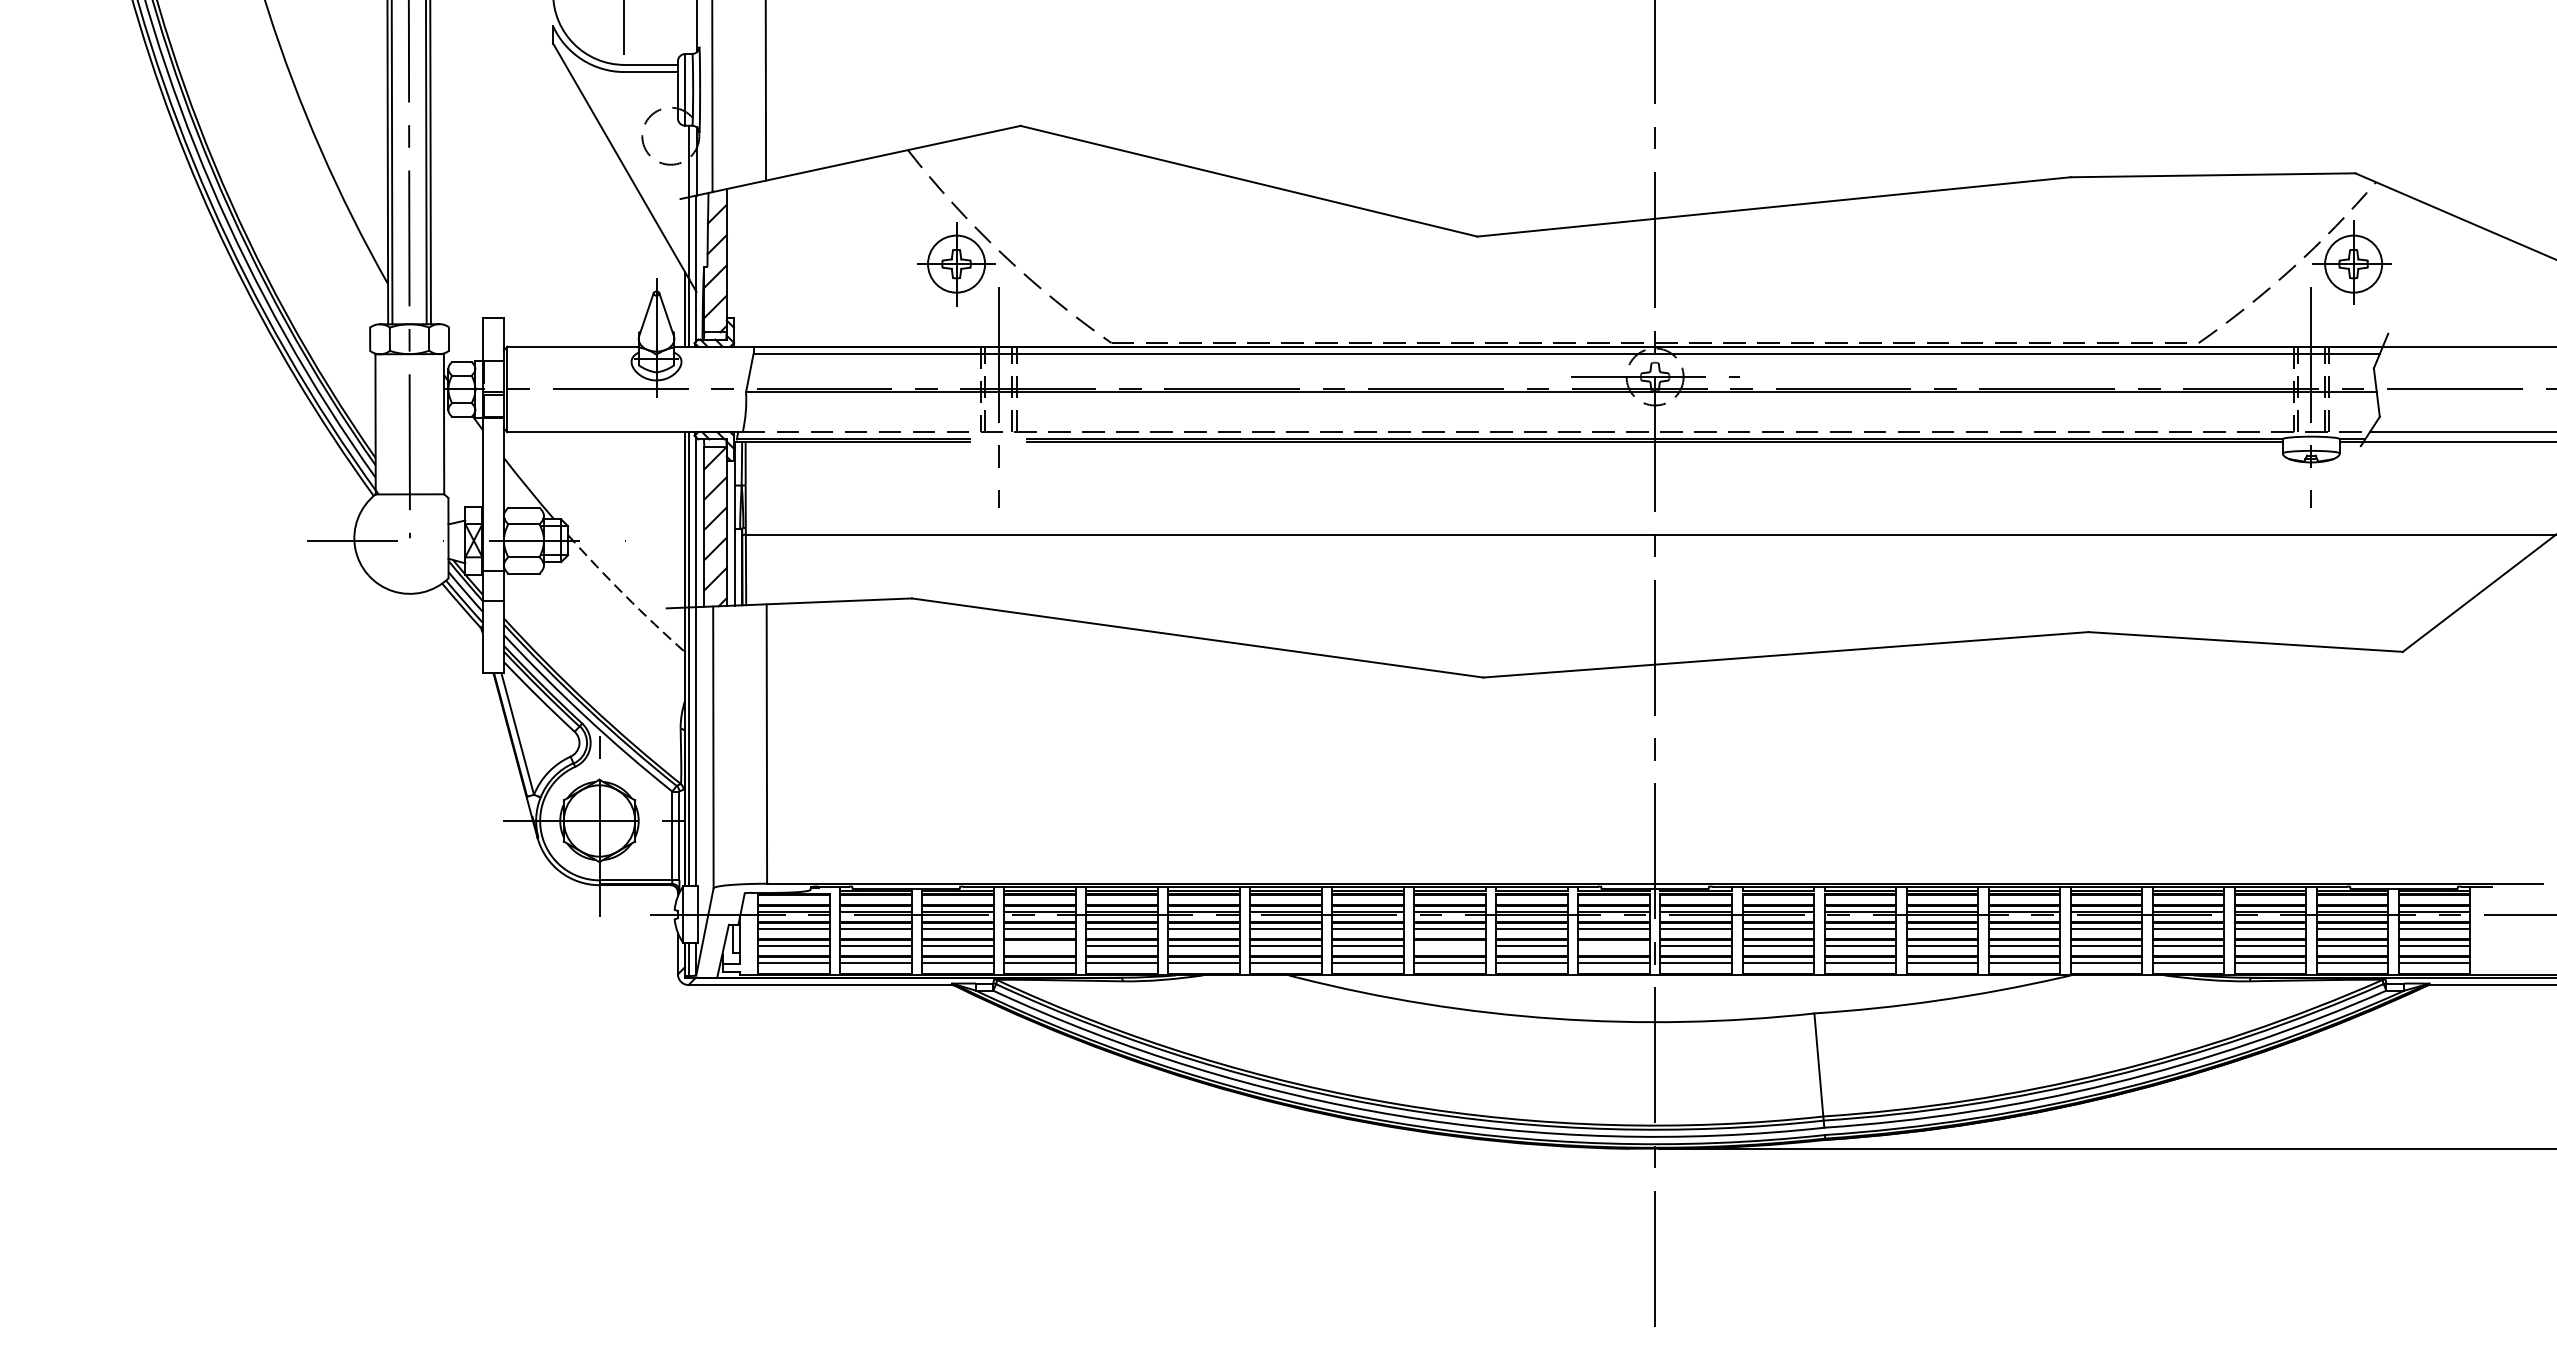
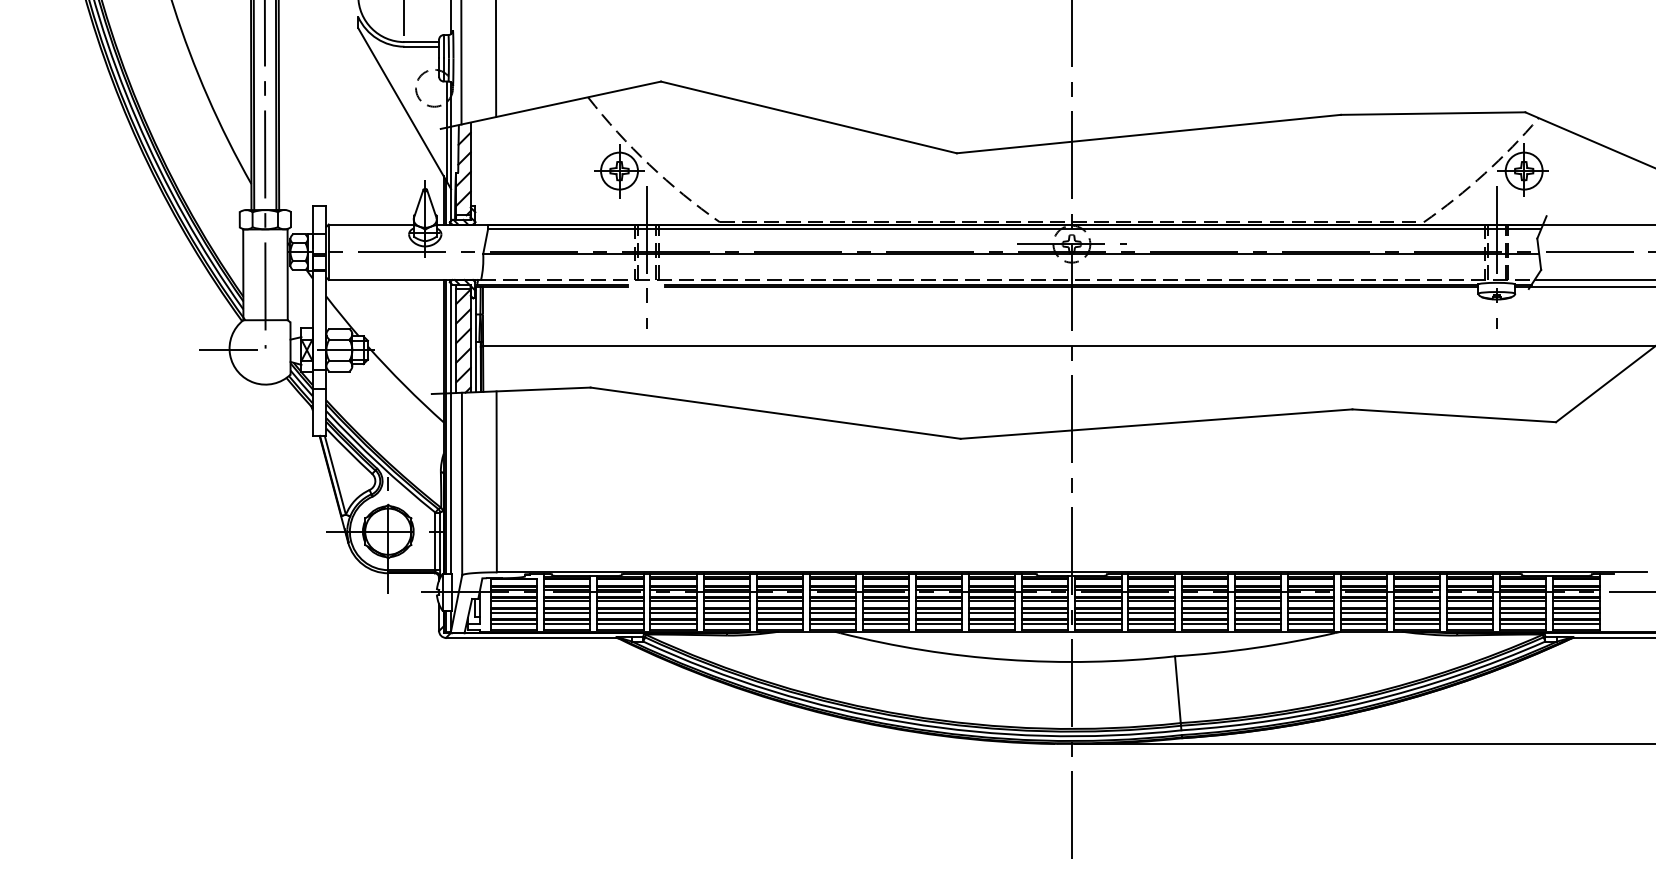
arc: (624, 595) -> (404, 385), dashed -> solid
line: (1039, 945) -> (673, 612), added
line: (1450, 945) -> (939, 612), added
line: (1614, 945) -> (1045, 612), added

